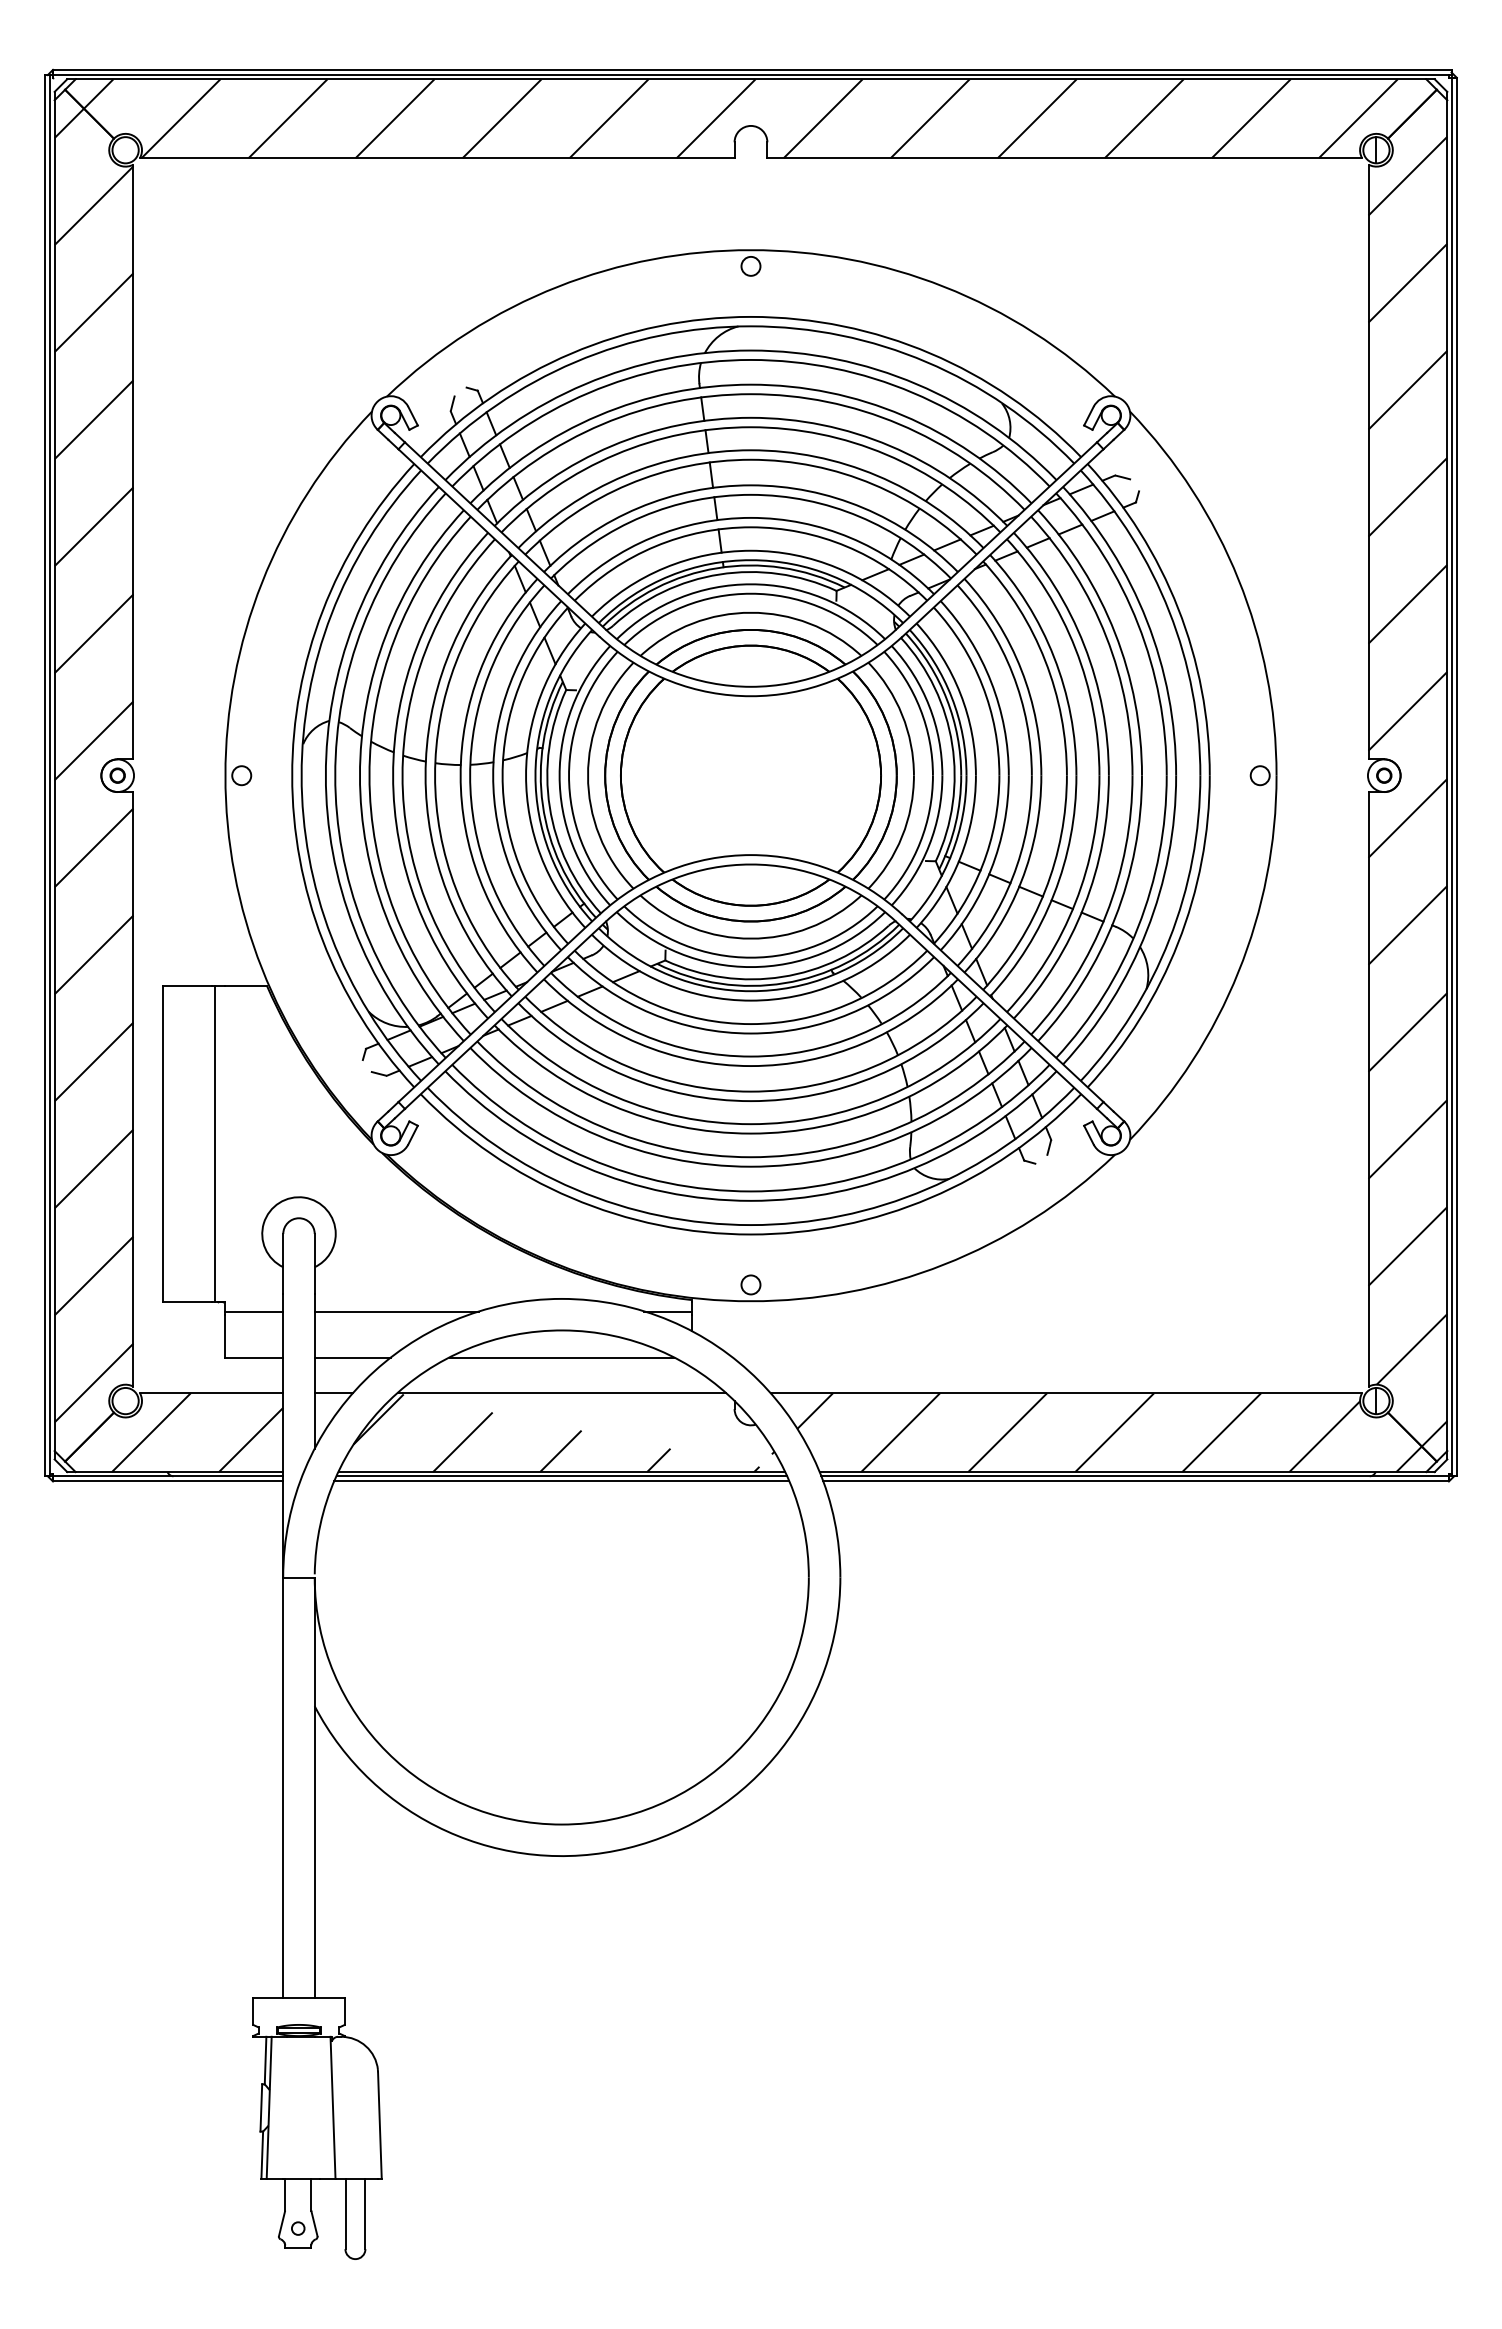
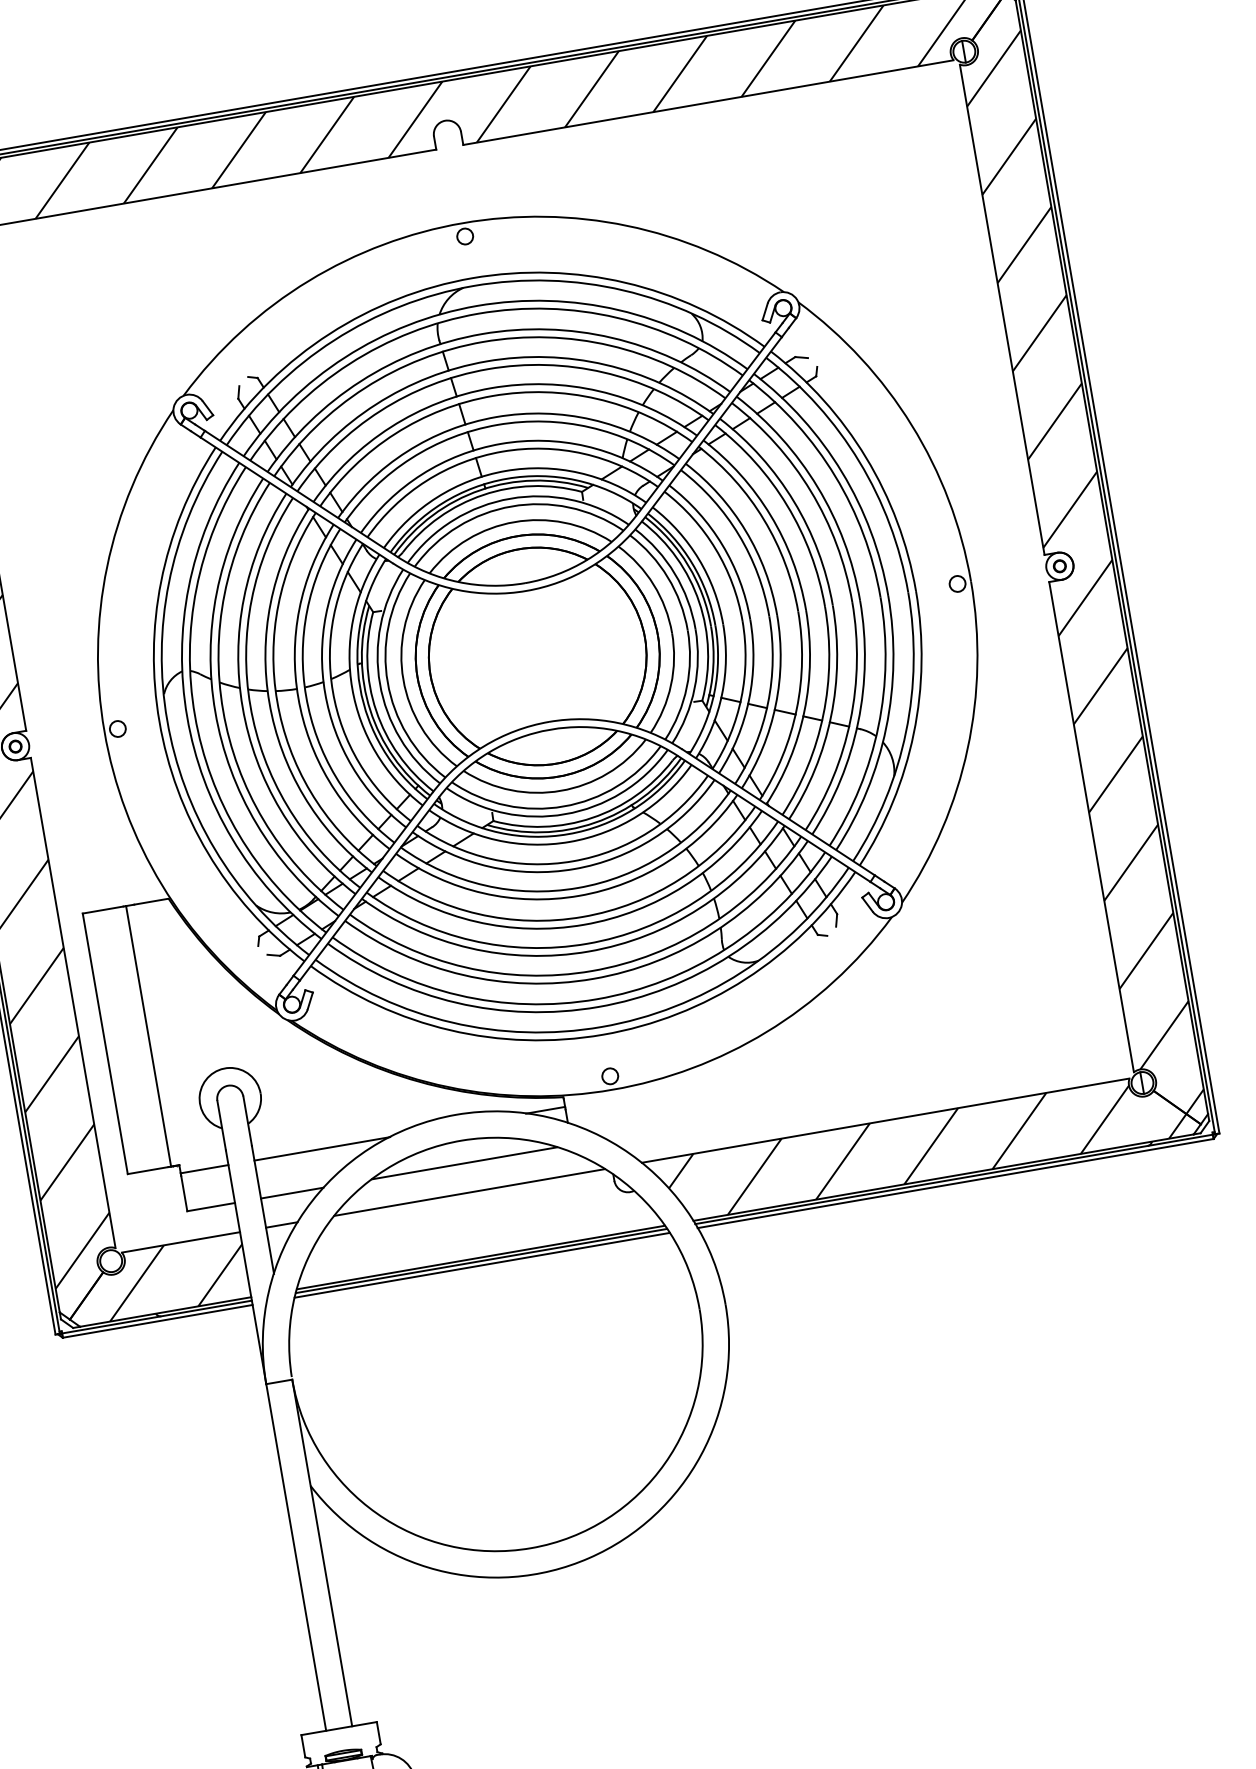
hatch: (563, 1432) -> (476, 1224), removed

